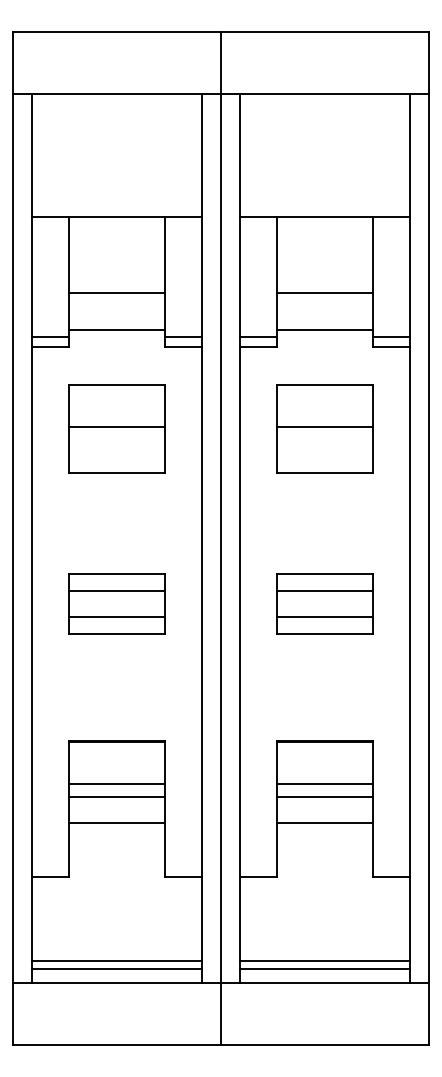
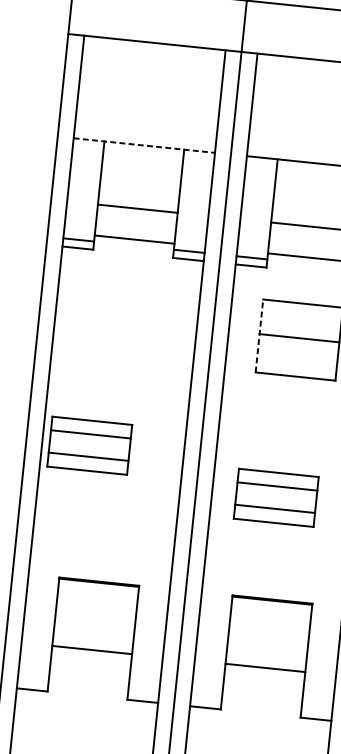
line: (117, 216) -> (144, 145), solid -> dashed
part: (116, 428) -> (125, 321), removed
line: (277, 429) -> (259, 336), solid -> dashed
part: (116, 603) -> (89, 445), moved
part: (324, 603) -> (275, 497), moved
line: (116, 783) -> (95, 617), removed
line: (324, 783) -> (268, 635), removed
line: (116, 797) -> (93, 629), removed
line: (324, 797) -> (267, 646), removed

